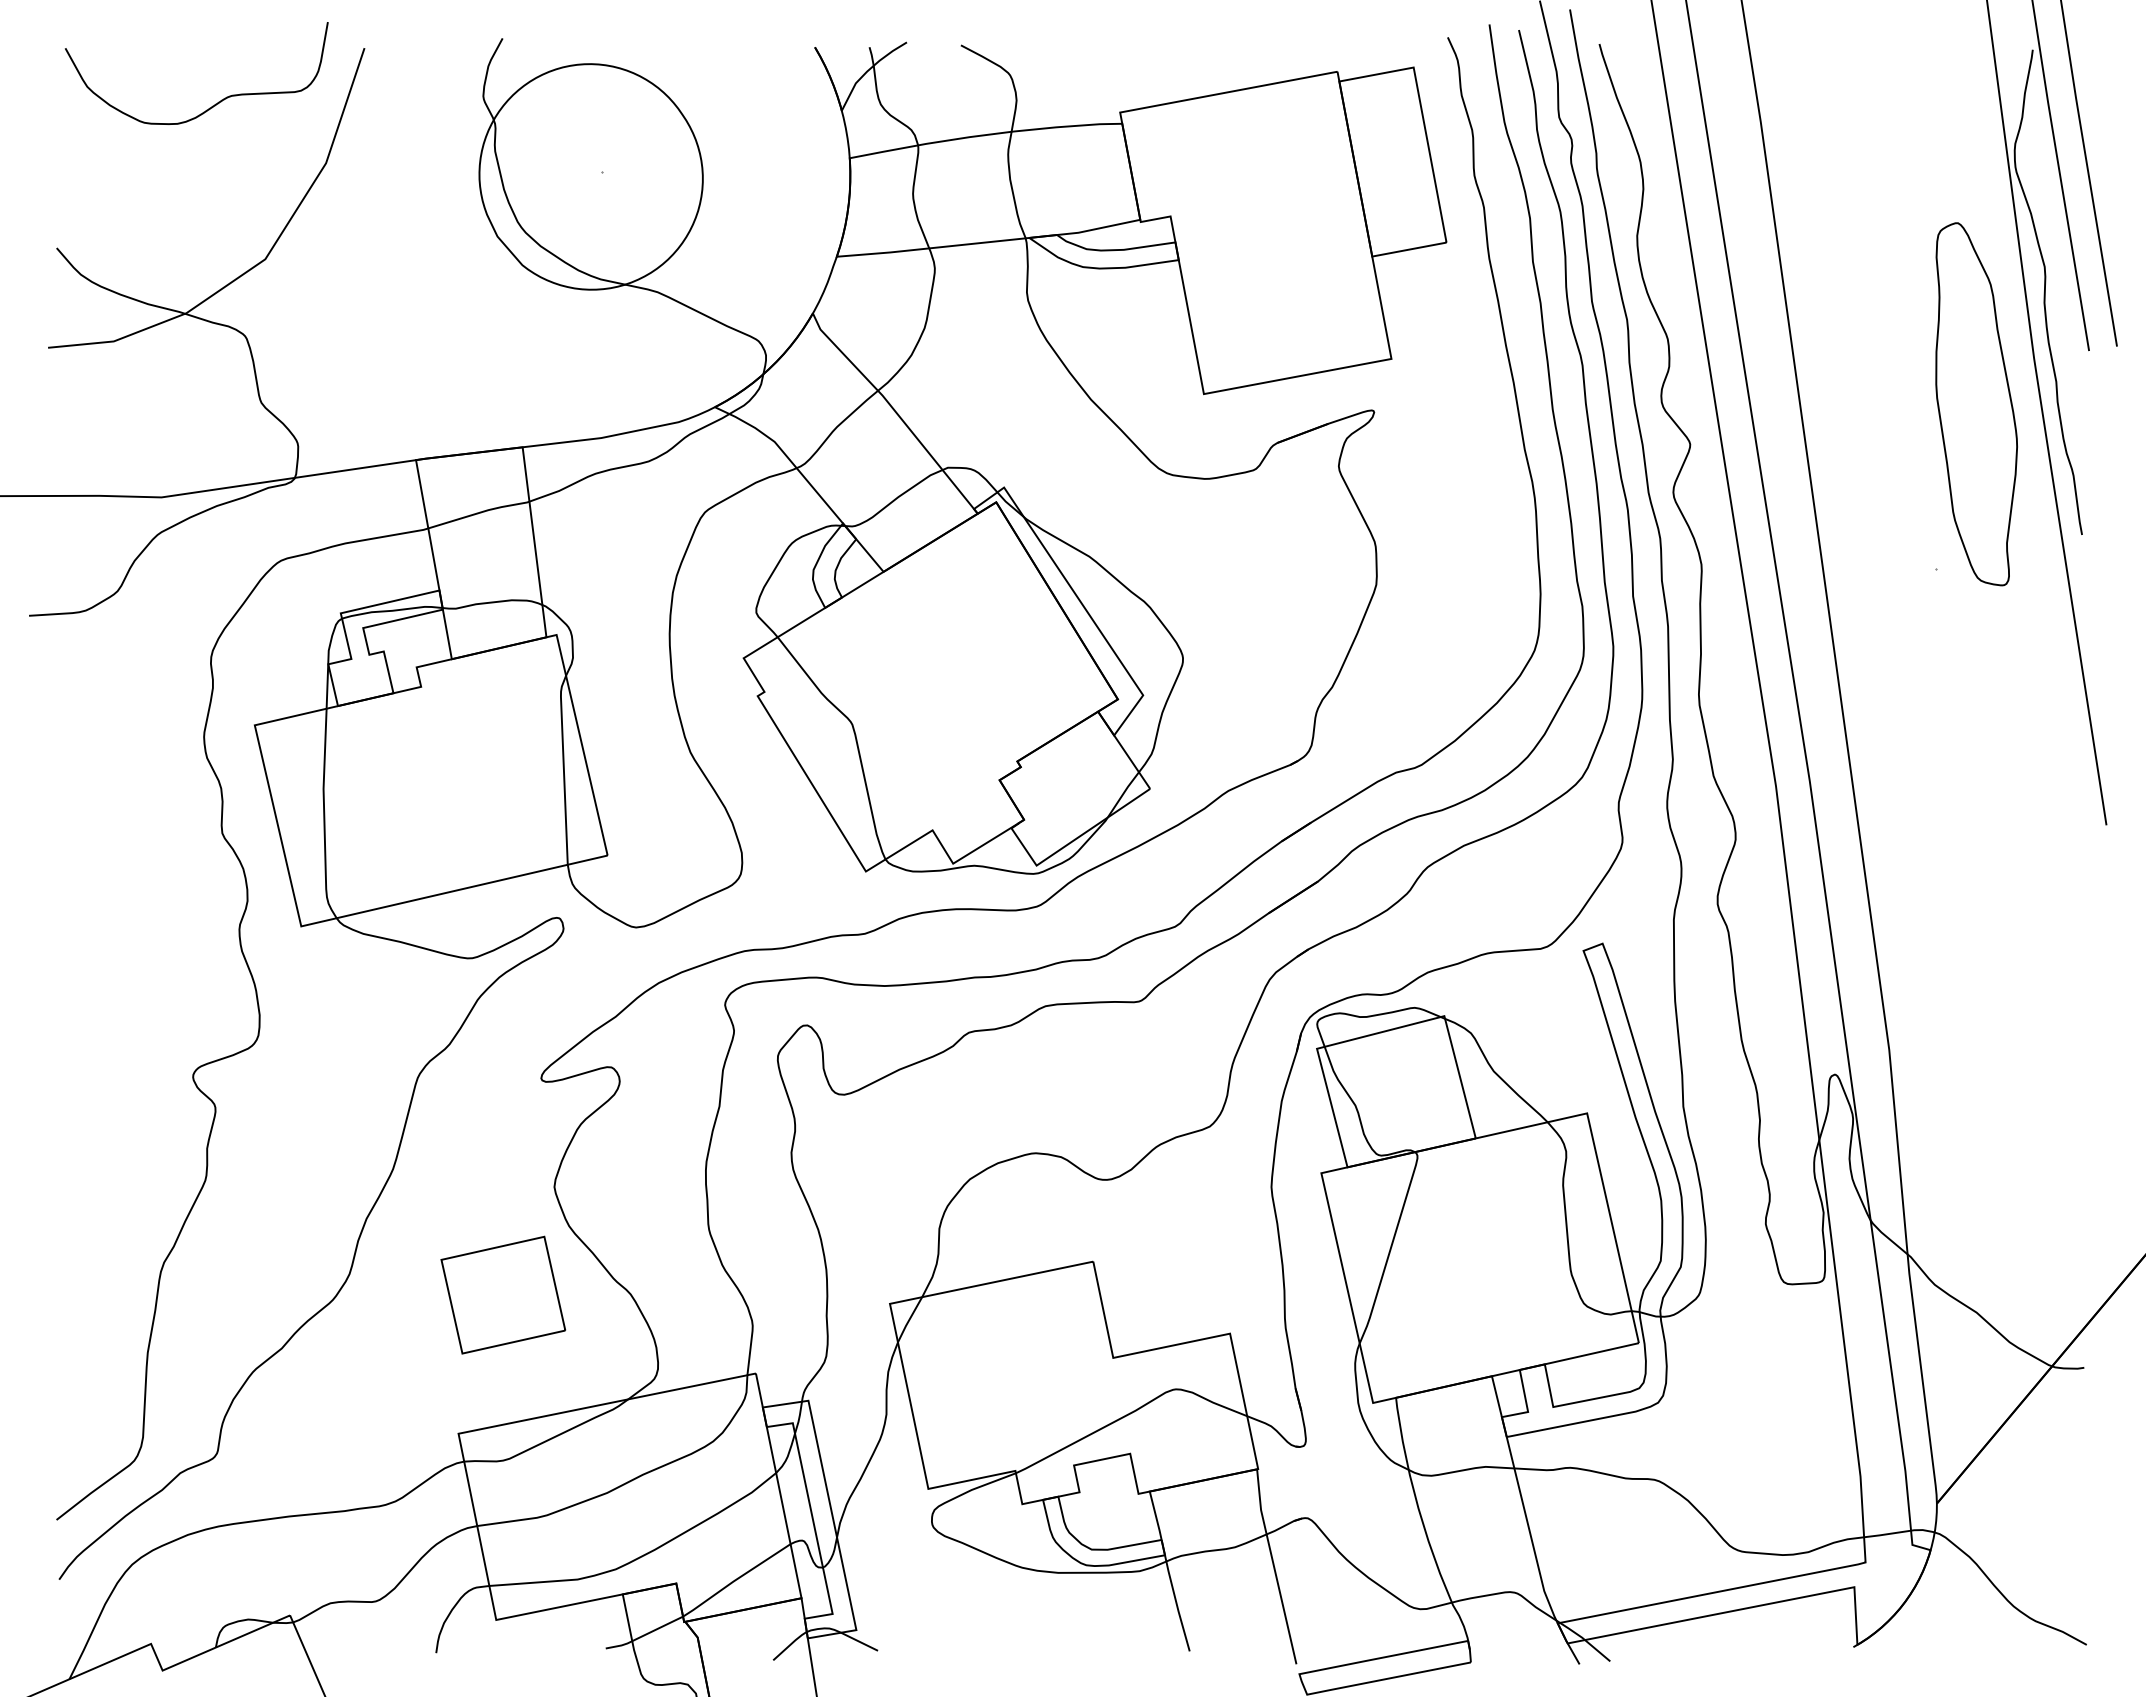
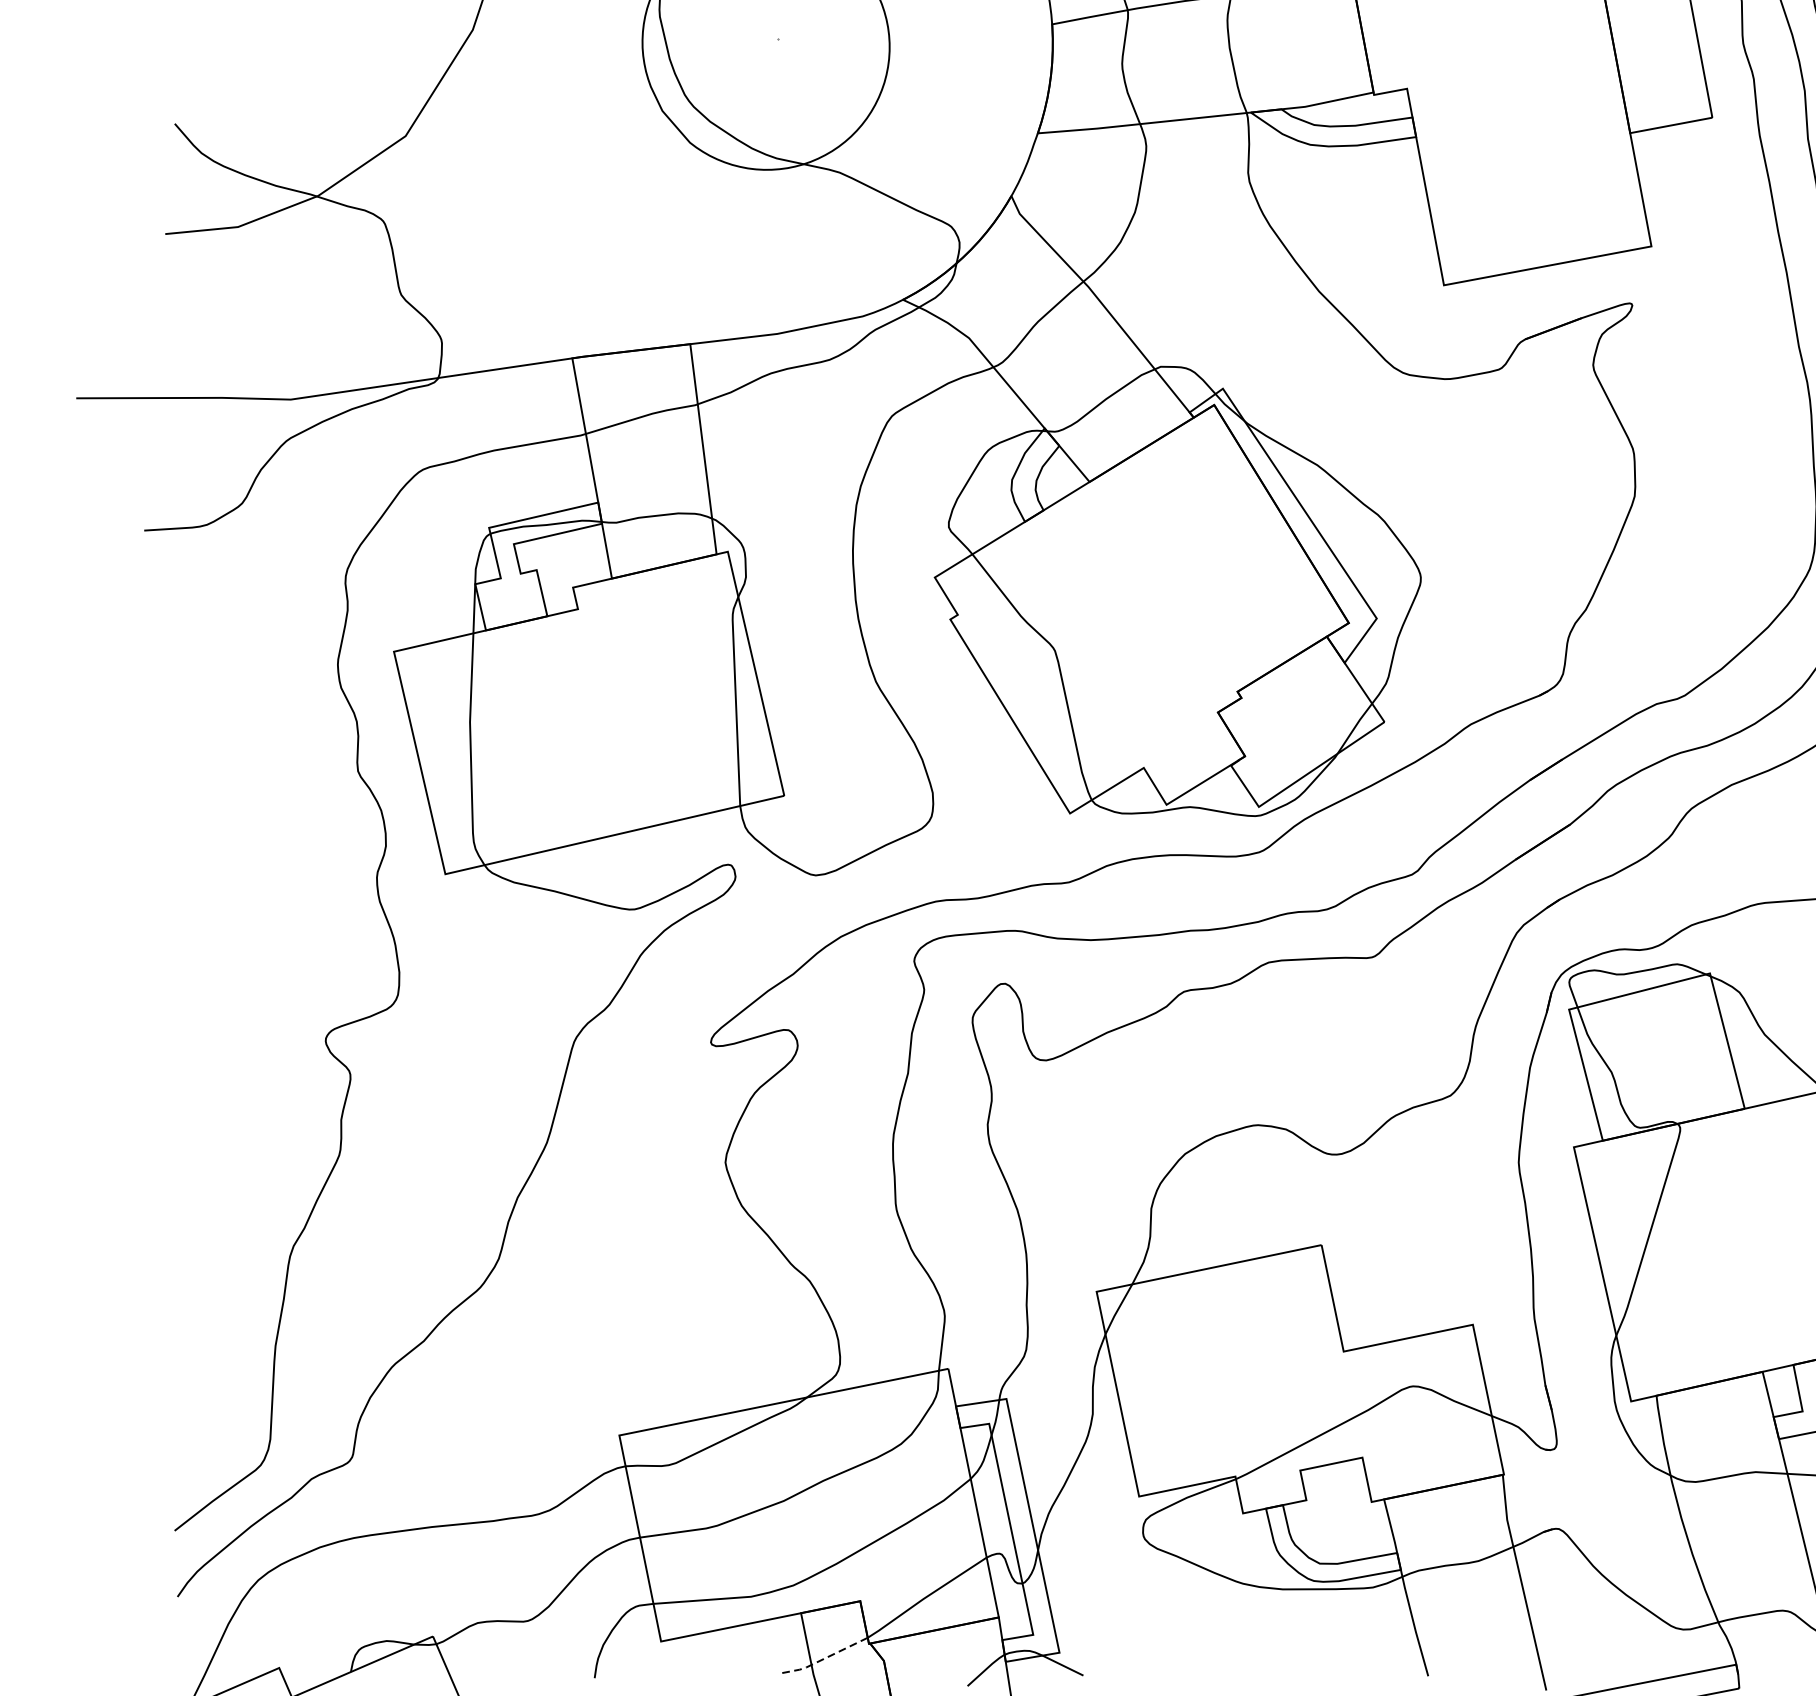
part: (502, 1294) -> (667, 1281), removed
line: (643, 1635) -> (823, 1658), solid -> dashed

